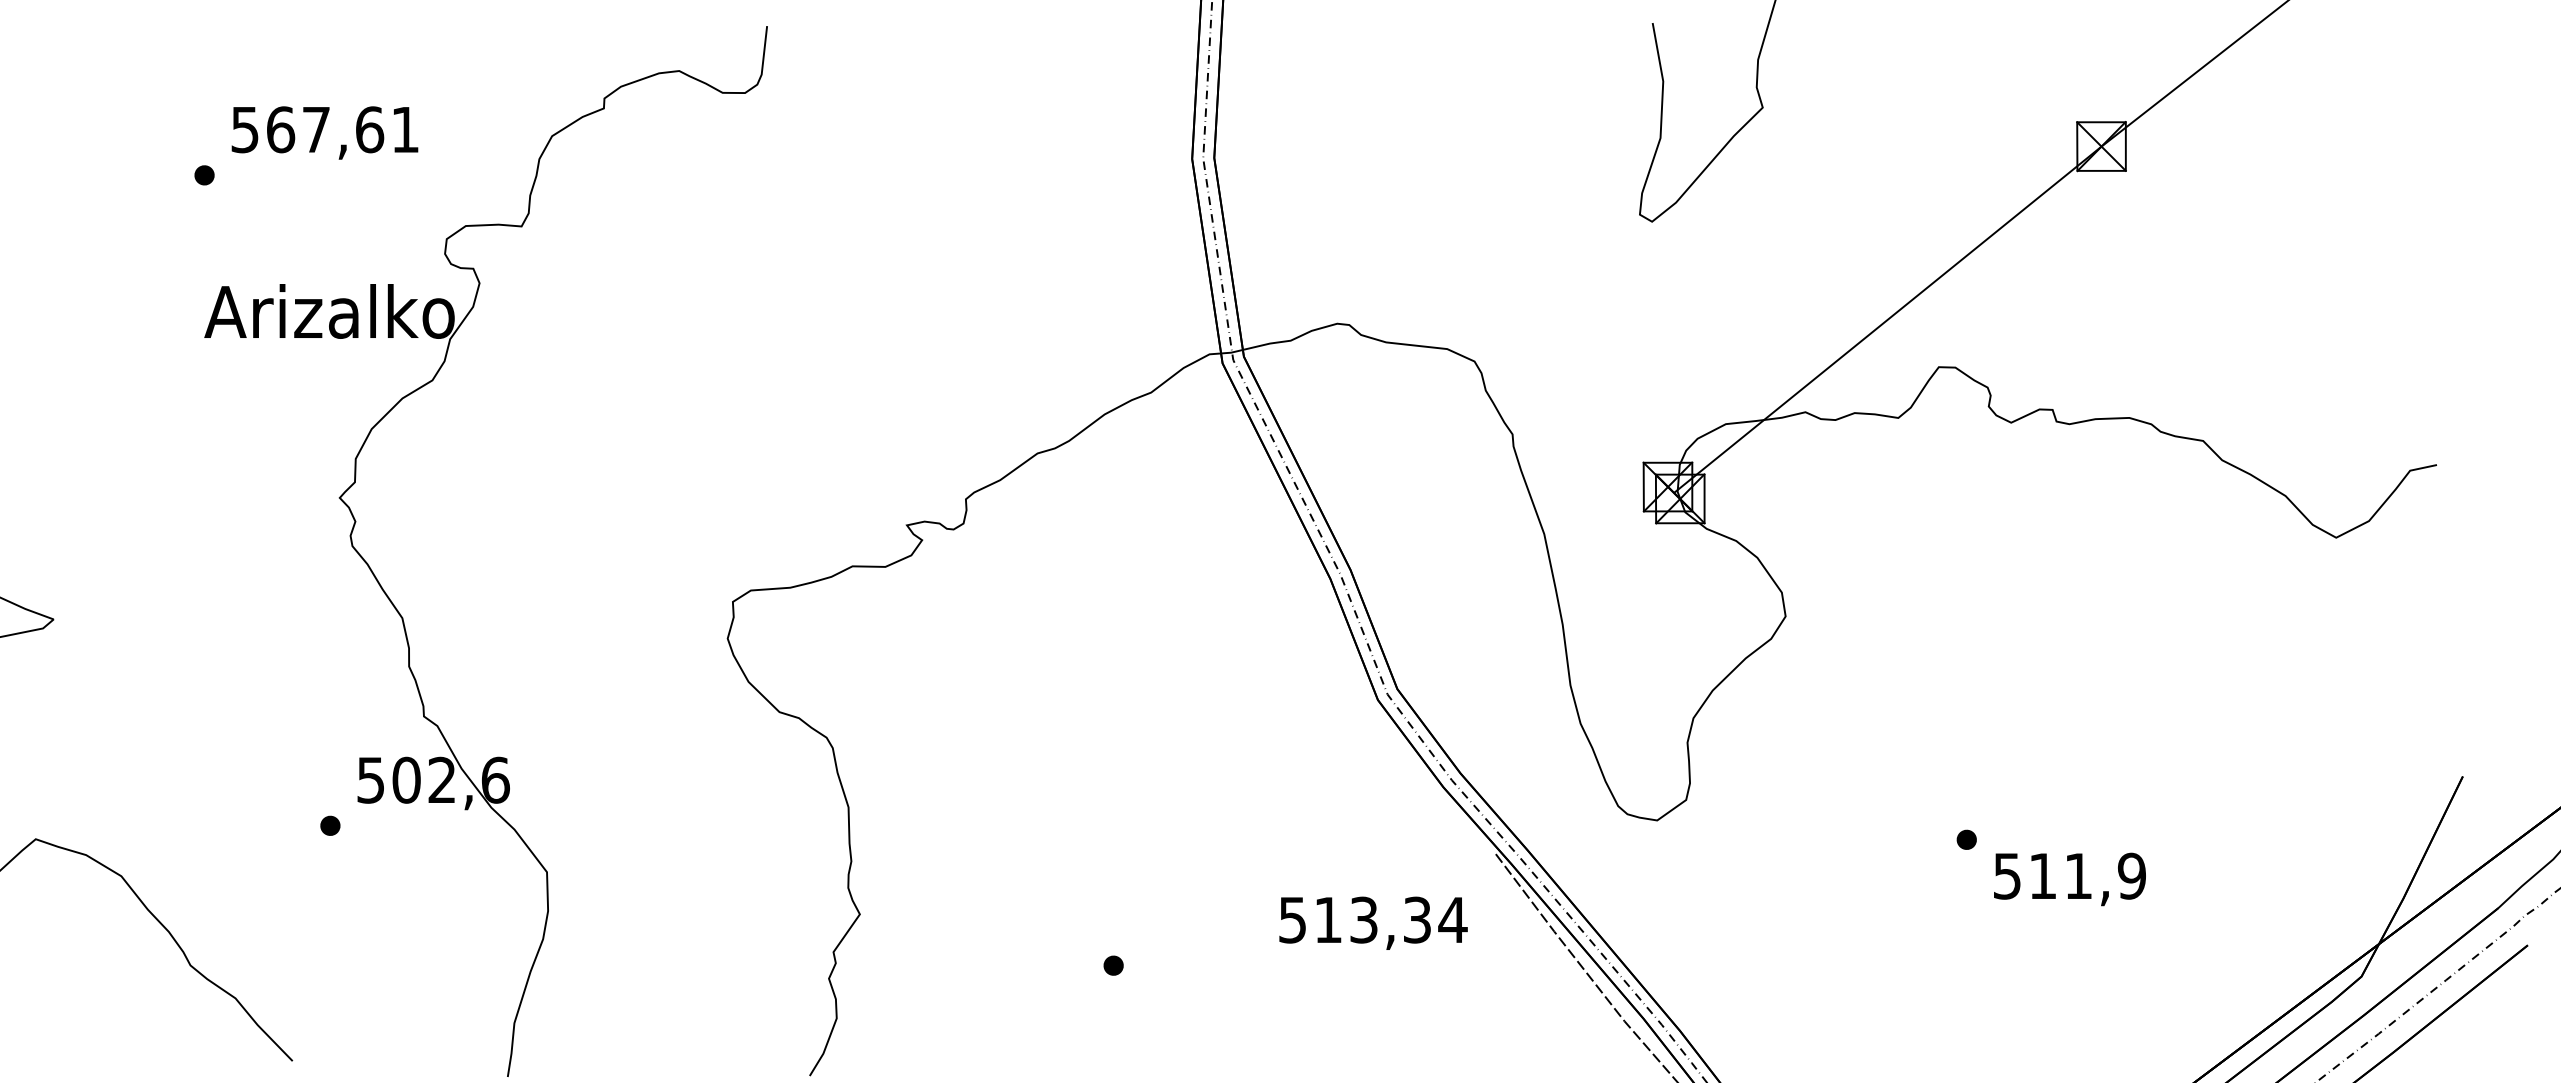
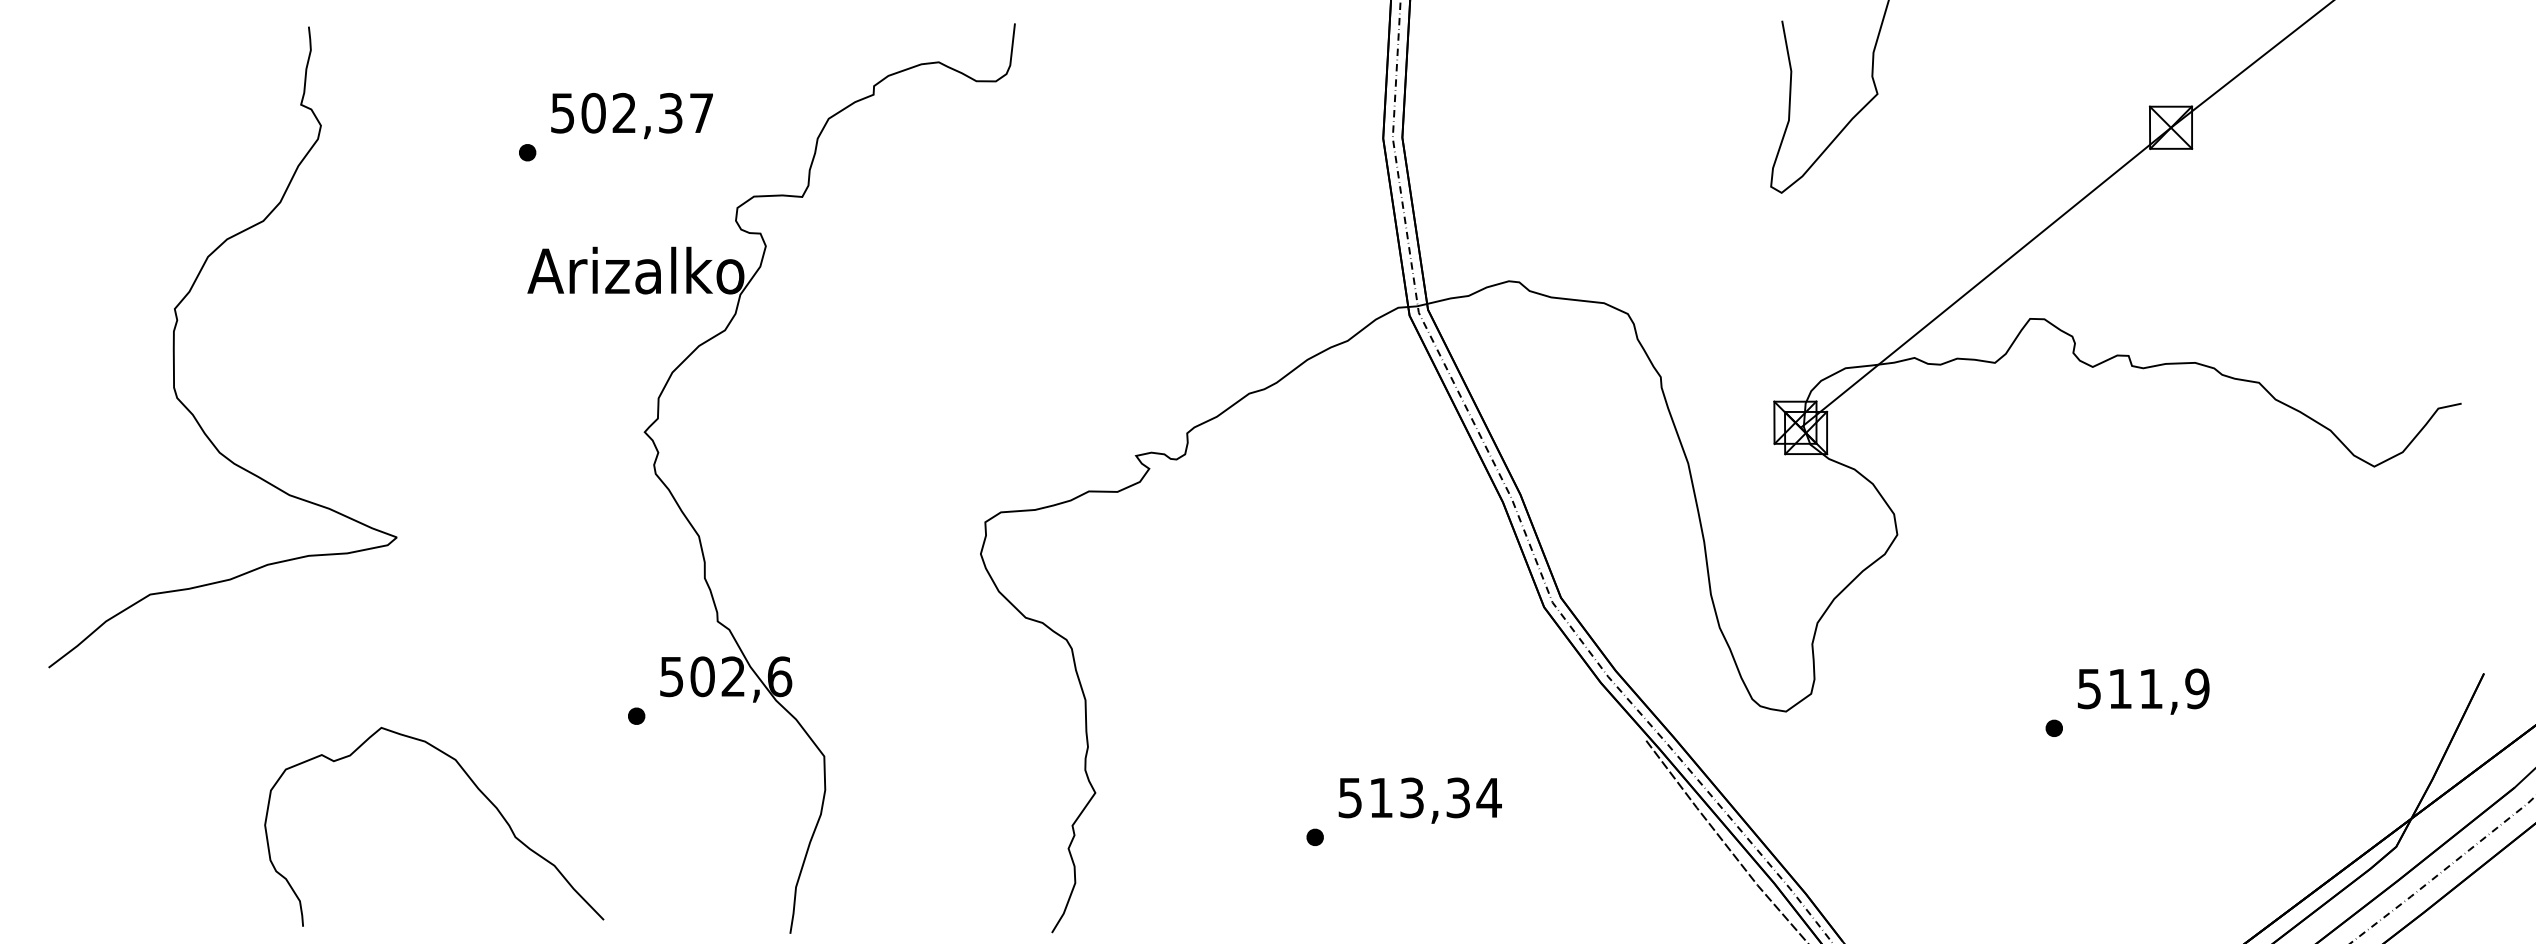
text: (341, 128) -> (646, 112), 567,61 -> 502,37
text: (2069, 879) -> (2143, 691), moved
text: (1372, 923) -> (1419, 800), moved

